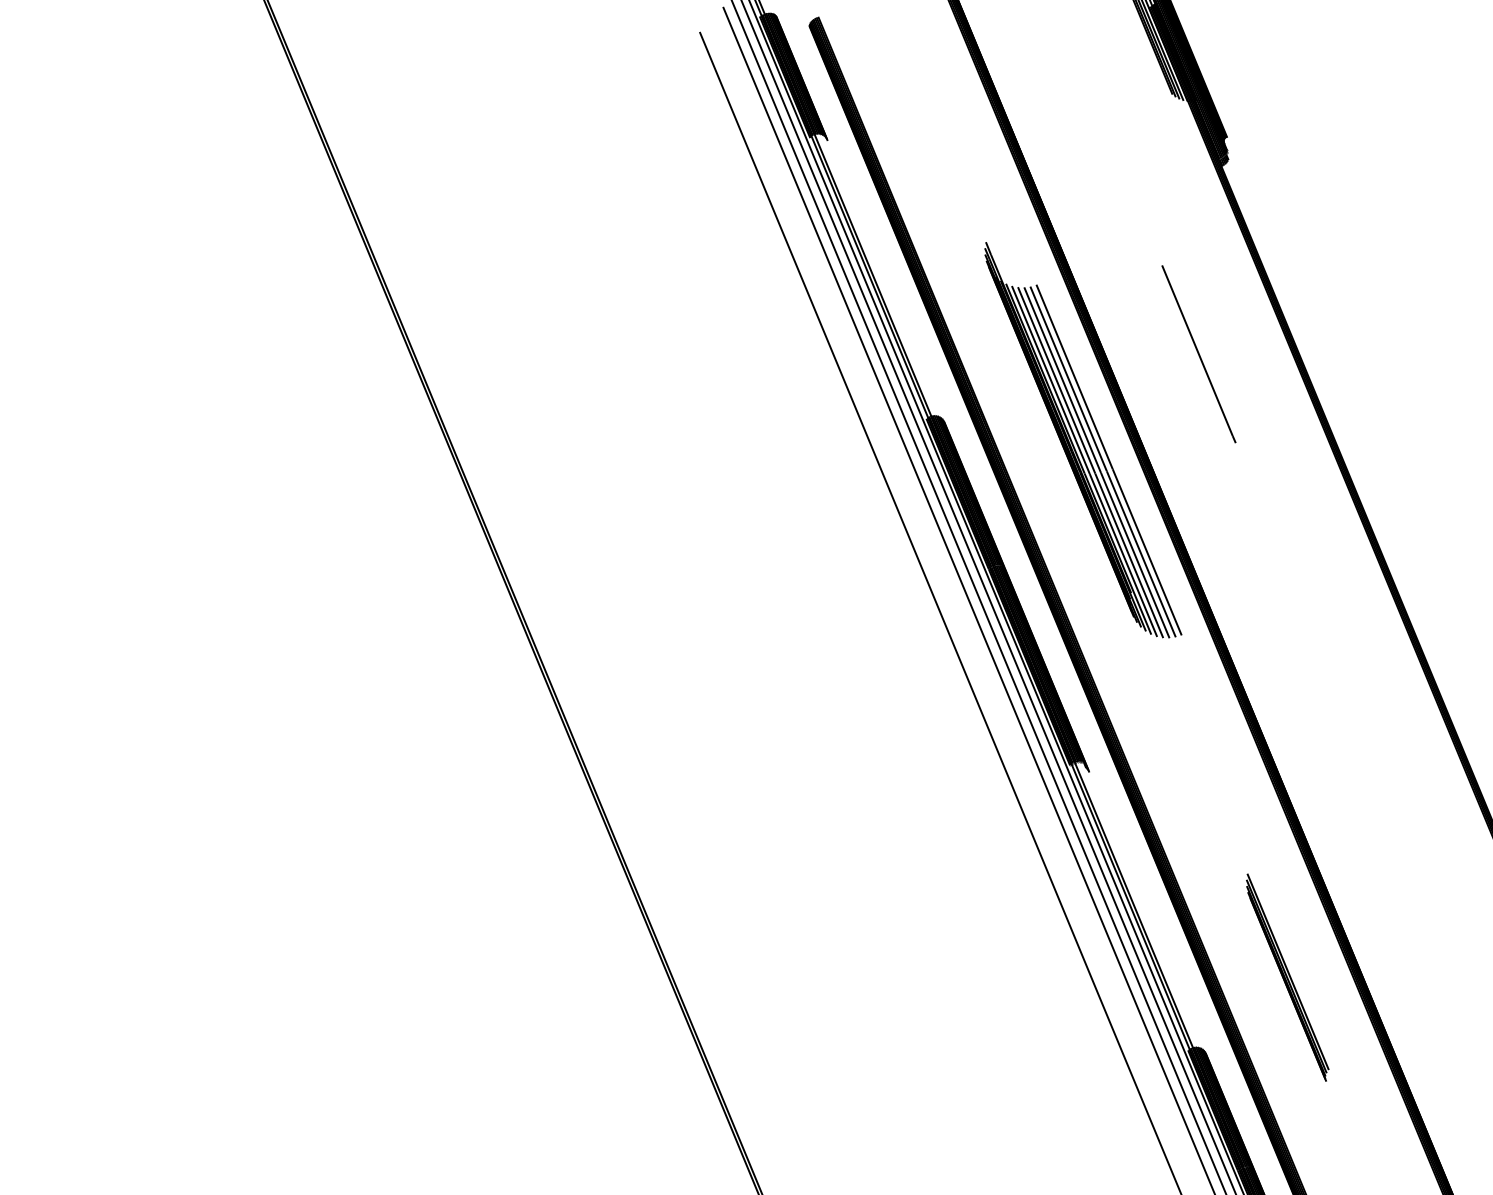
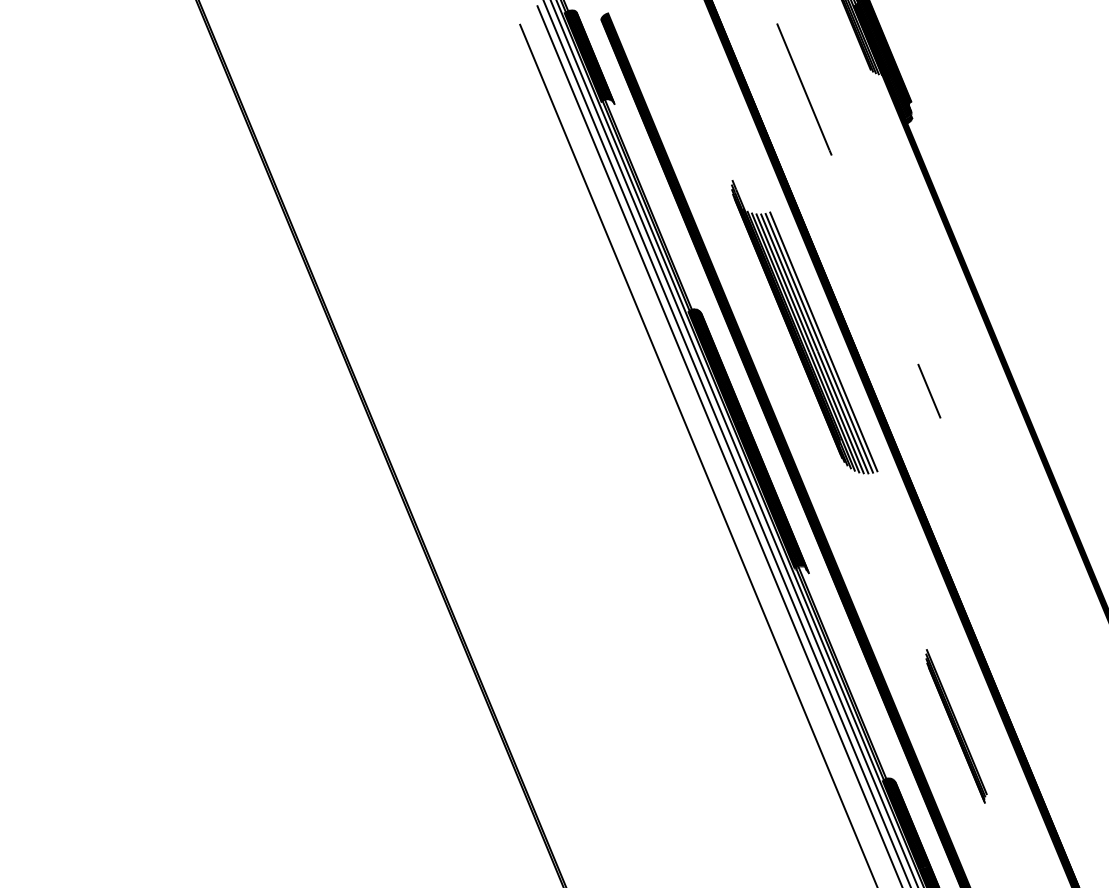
line: (1198, 354) -> (804, 89), moved
line: (1251, 526) -> (929, 391), added

